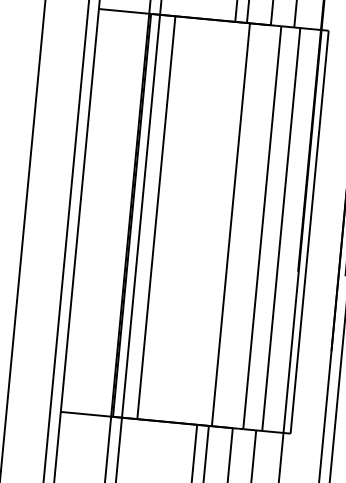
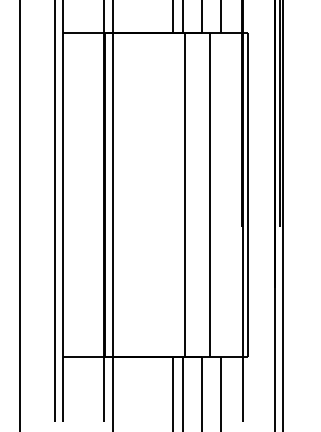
line: (155, 217) -> (124, 194), removed
line: (281, 228) -> (225, 194), removed

